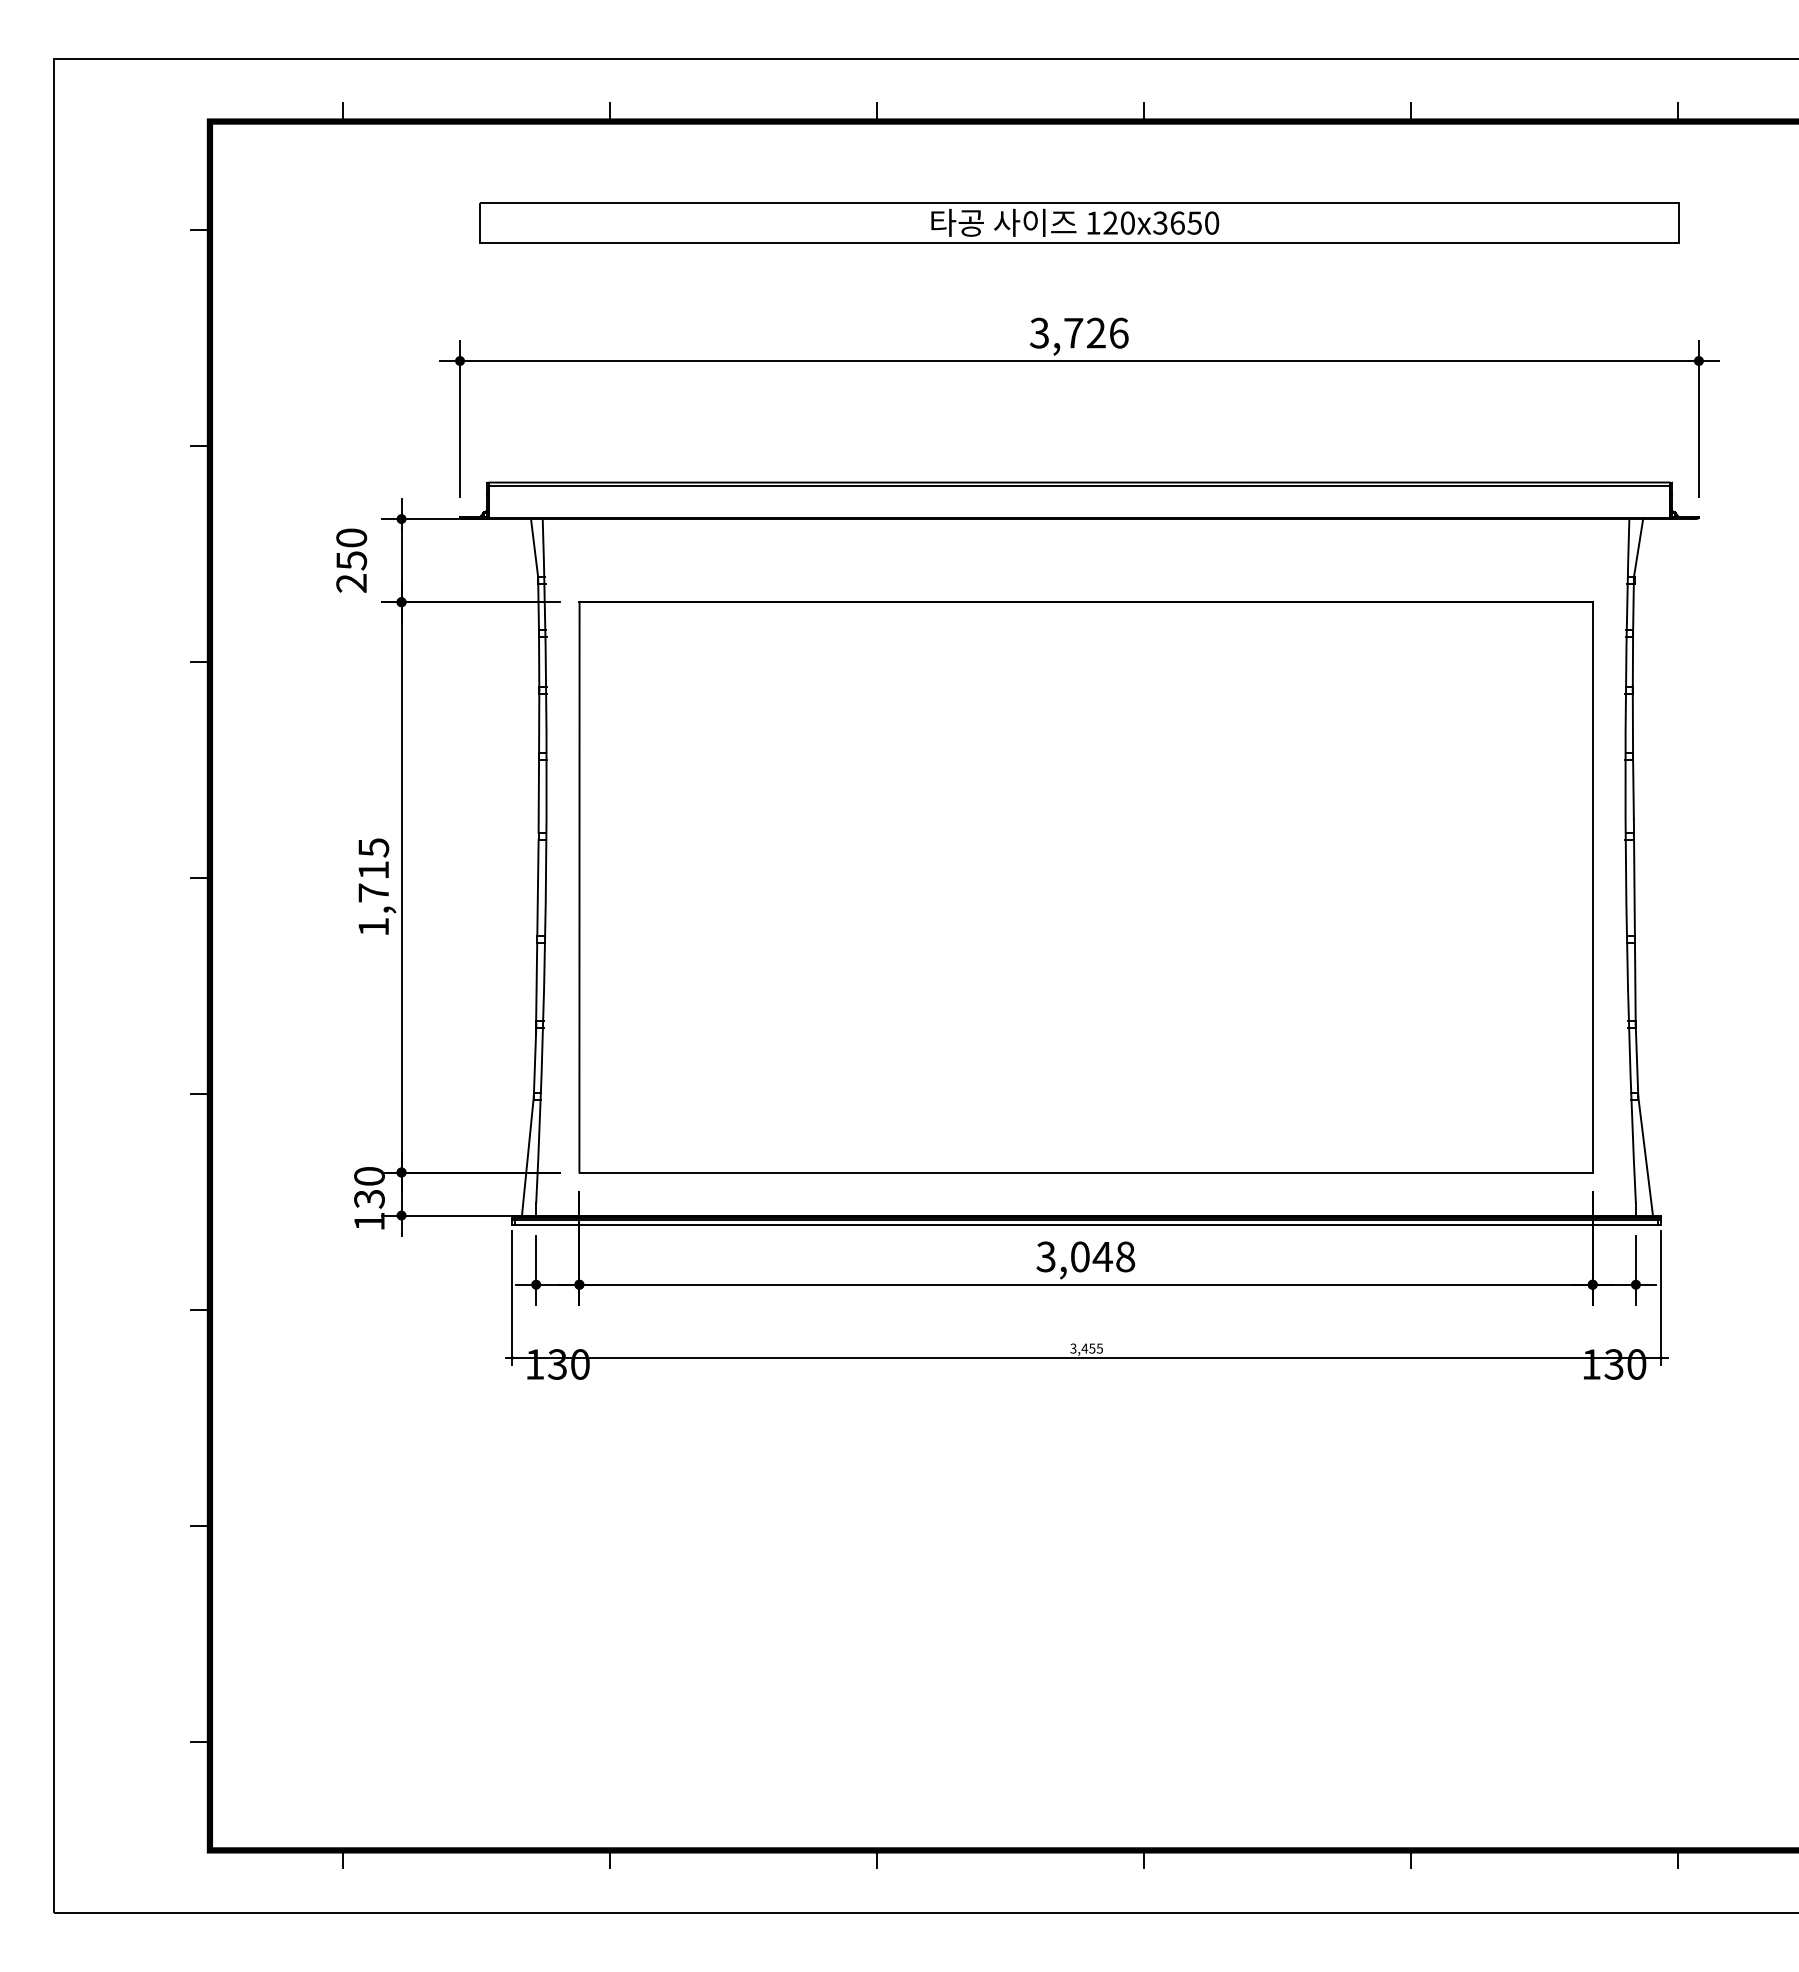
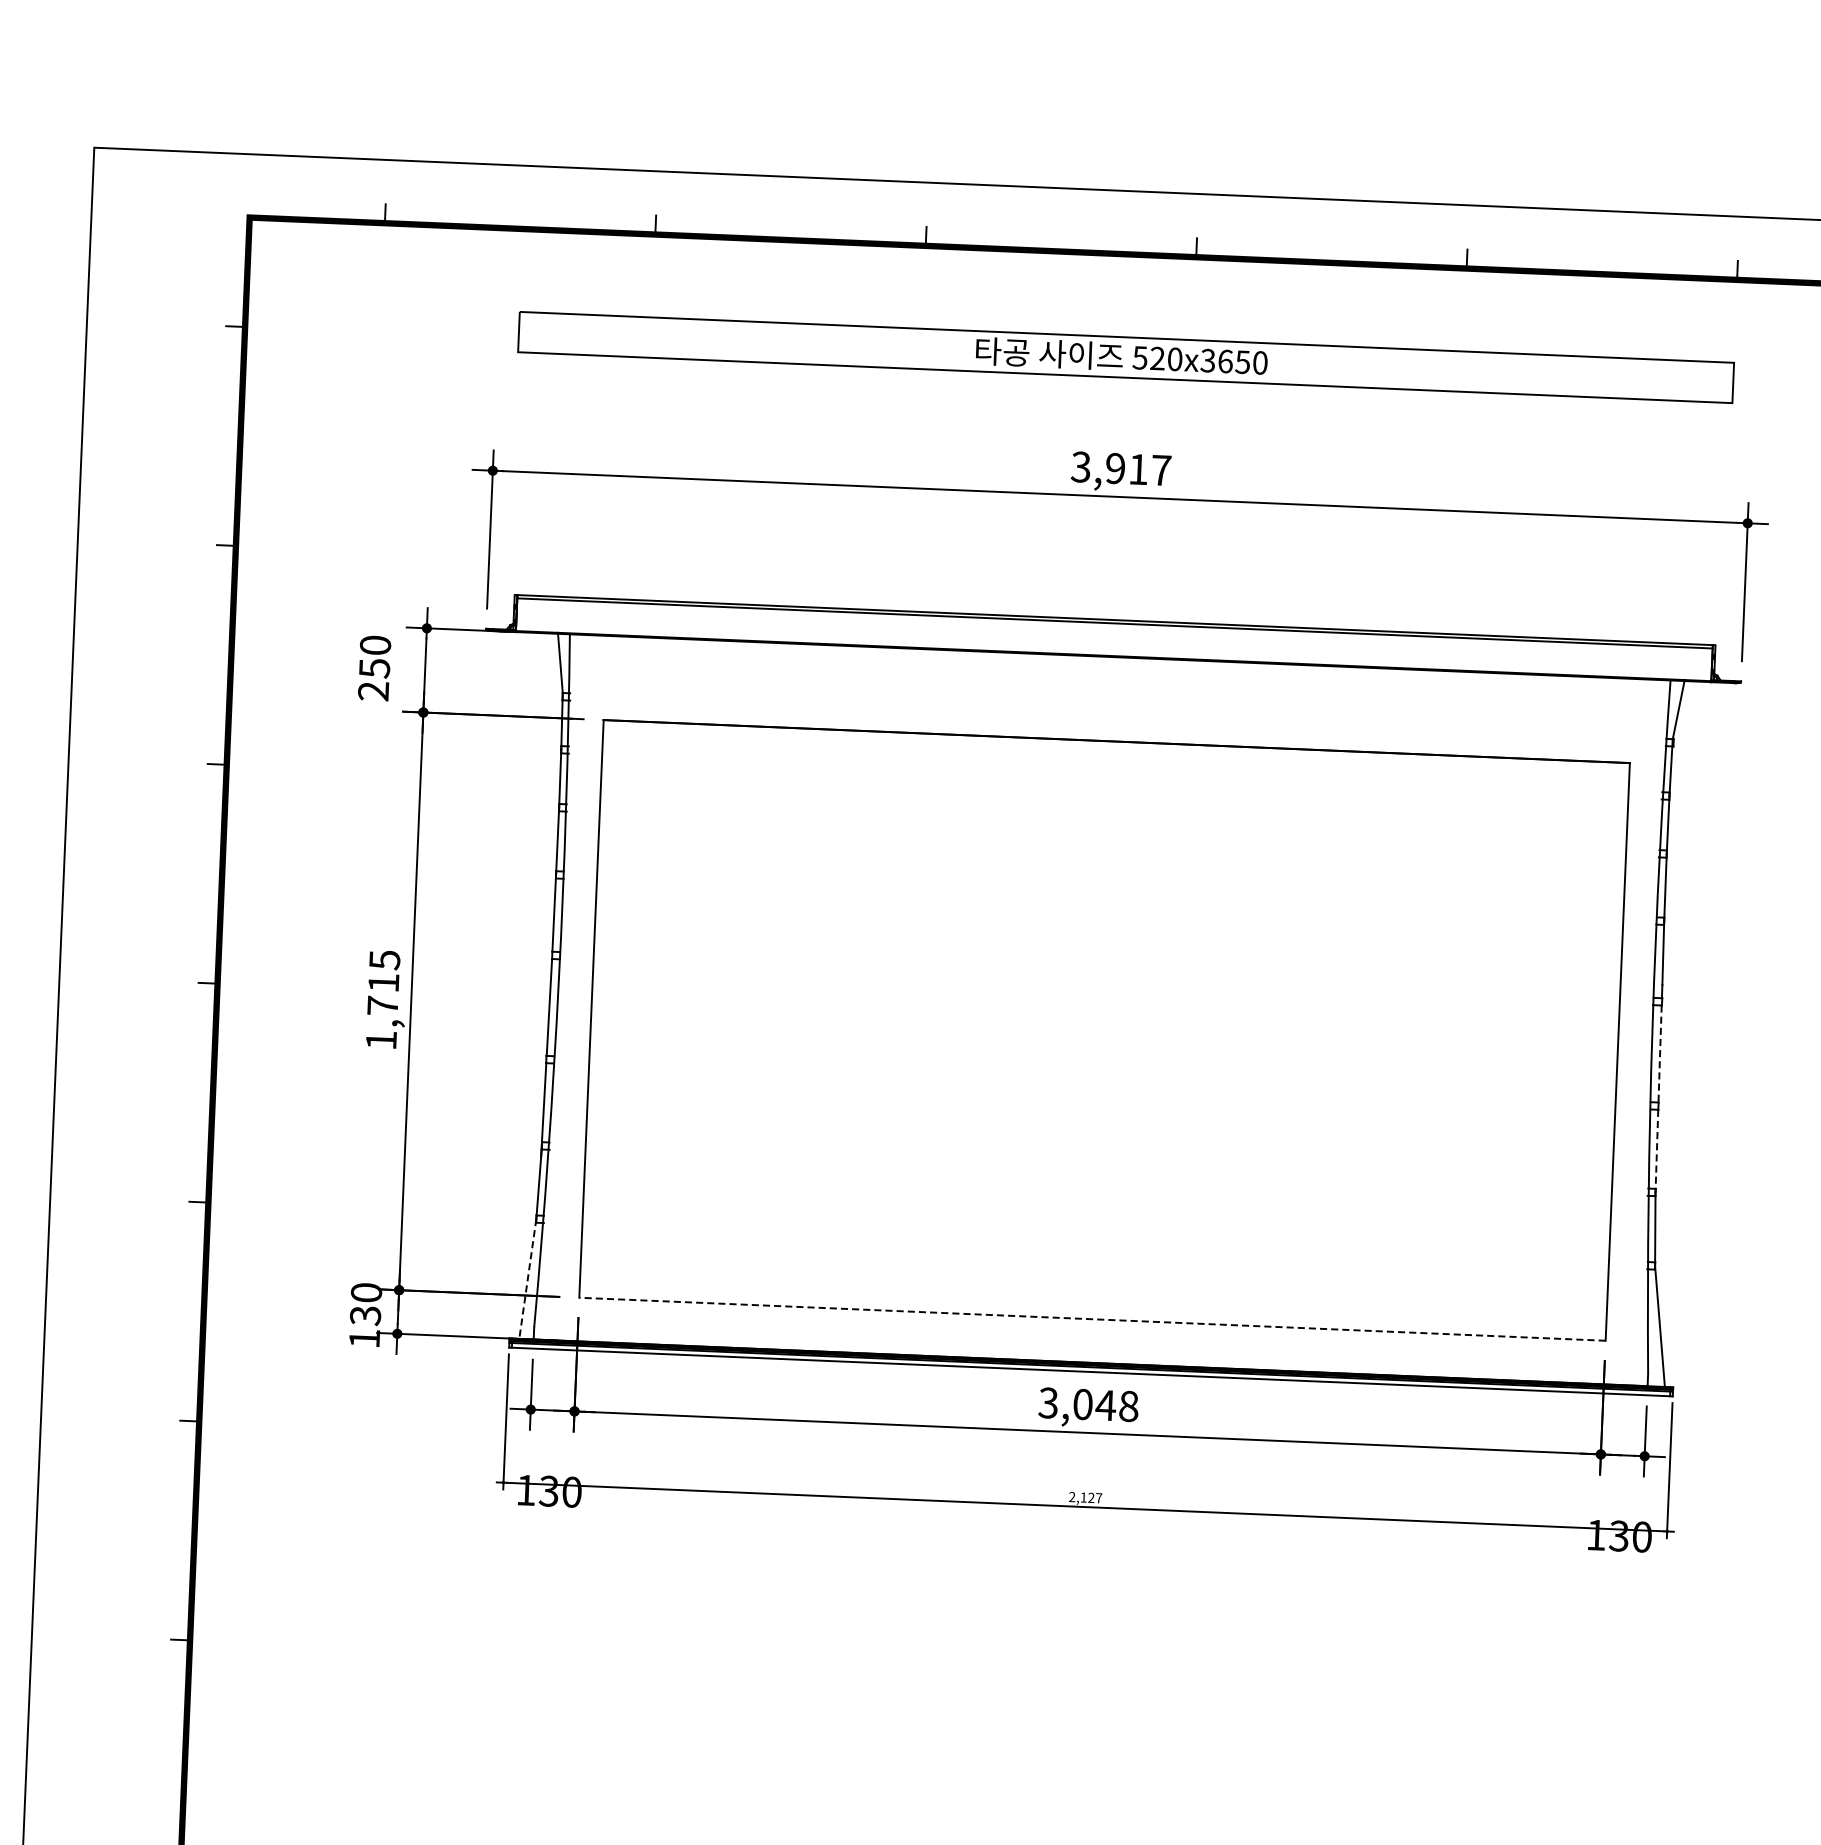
text: (1093, 222) -> (1140, 357), 120x3650 -> 520x3650
text: (1096, 332) -> (1138, 468), 3,726 -> 3,917
line: (1634, 887) -> (1660, 1053), solid -> dashed
line: (1635, 983) -> (1657, 1151), solid -> dashed
line: (527, 1156) -> (527, 1279), solid -> dashed
line: (1086, 1172) -> (1092, 1319), solid -> dashed
text: (1086, 1348) -> (1085, 1497), 3,455 -> 2,127

